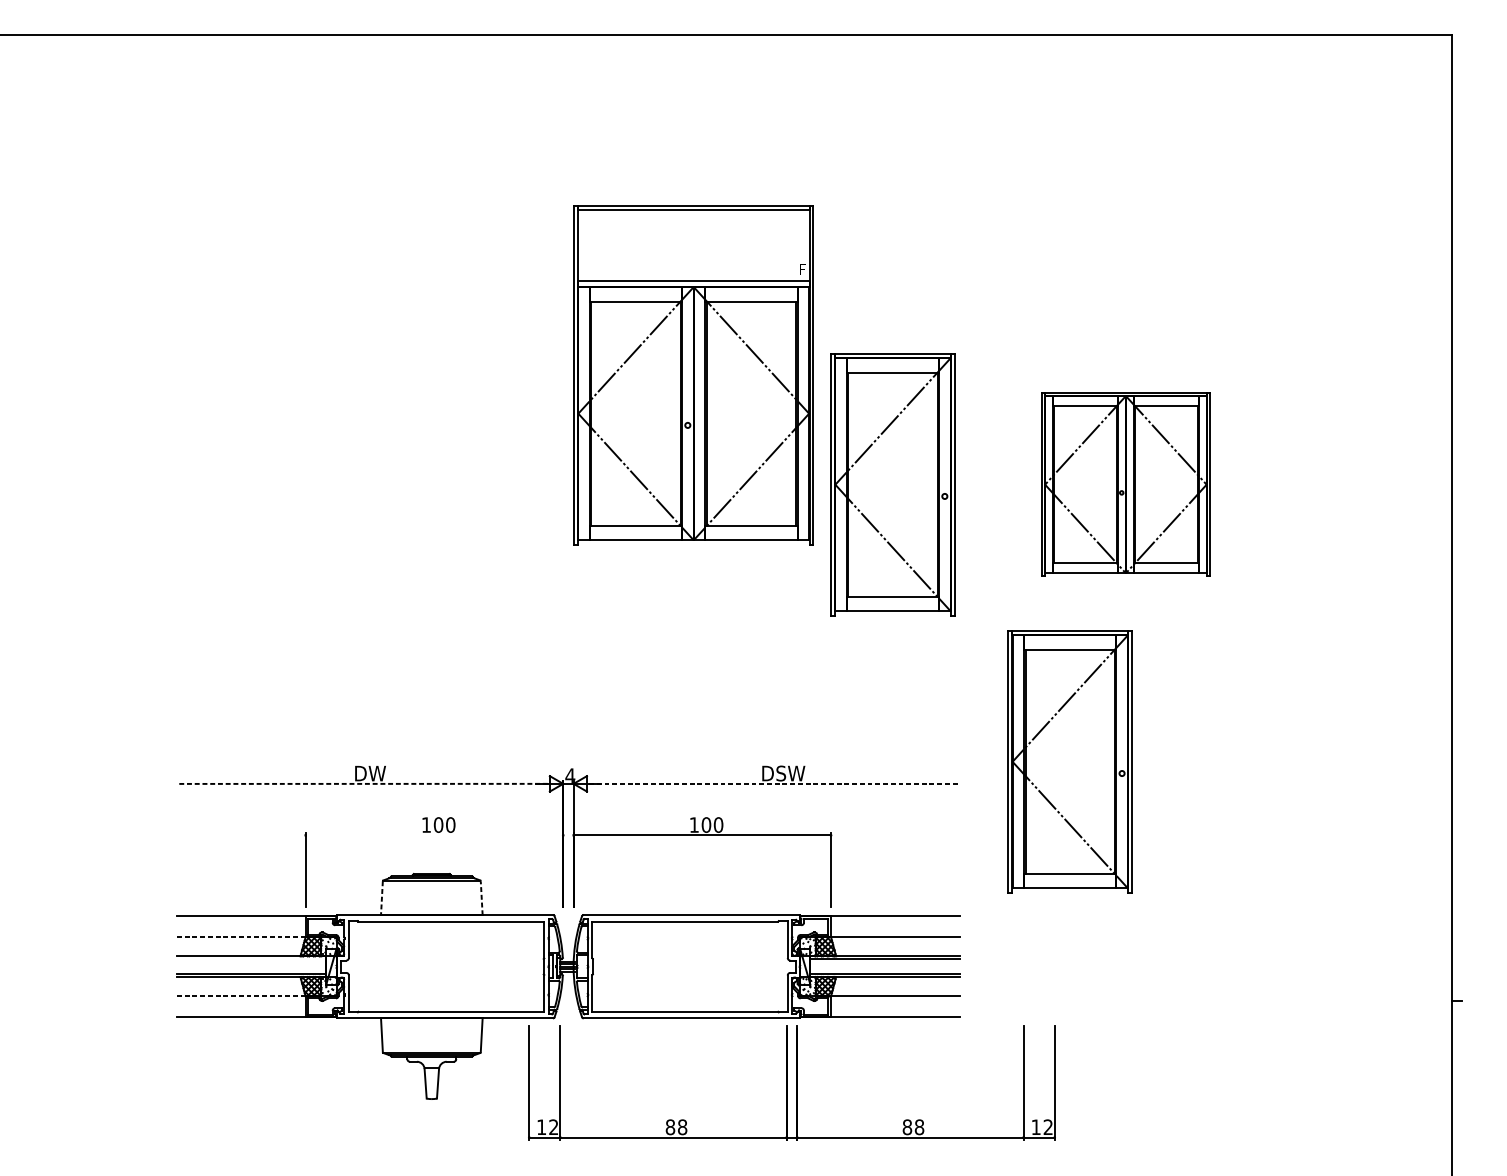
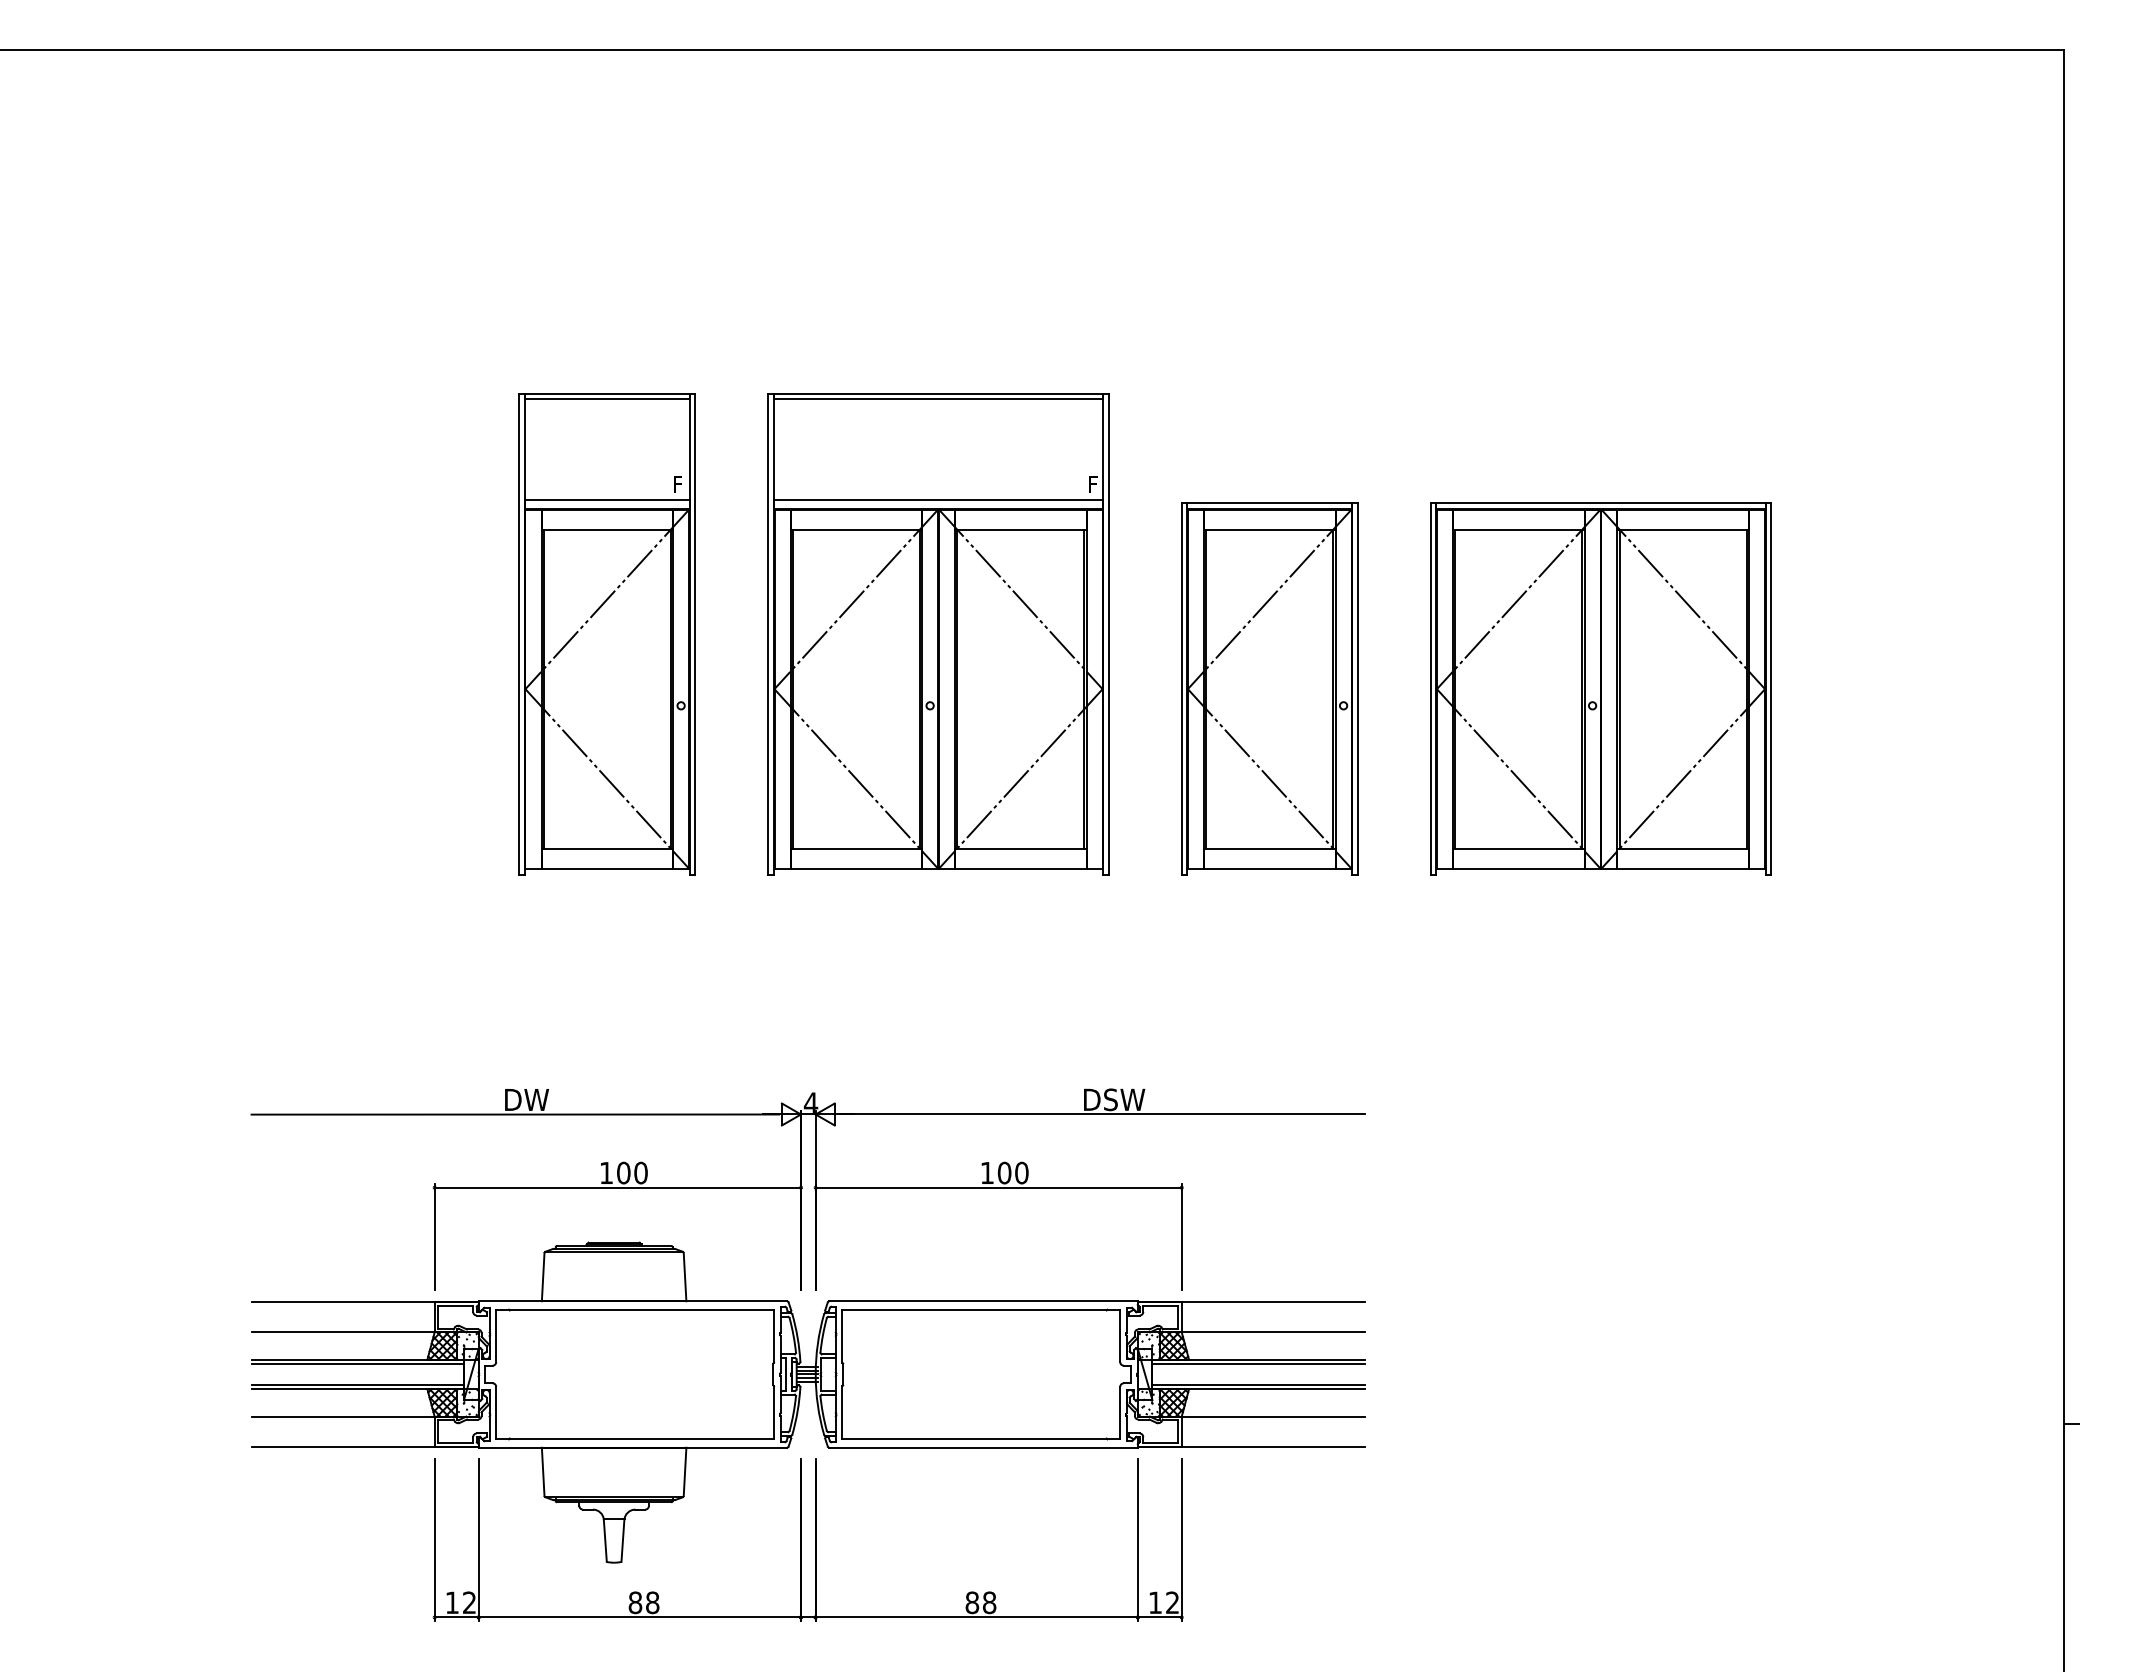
part: (693, 375) -> (938, 634), moved
part: (426, 446) -> (606, 634), added
part: (1125, 484) -> (1600, 688), size x1.43
part: (1069, 761) -> (1521, 1082), removed
line: (362, 783) -> (515, 1114), dashed -> solid
line: (774, 783) -> (1101, 1114), dashed -> solid
line: (434, 835) -> (617, 1187), added
line: (482, 897) -> (685, 1276), dashed -> solid
line: (382, 898) -> (543, 1277), dashed -> solid
line: (241, 937) -> (343, 1332), dashed -> solid
line: (251, 958) -> (357, 1363), added
line: (241, 996) -> (343, 1416), dashed -> solid
part: (791, 1082) -> (807, 1539), moved

